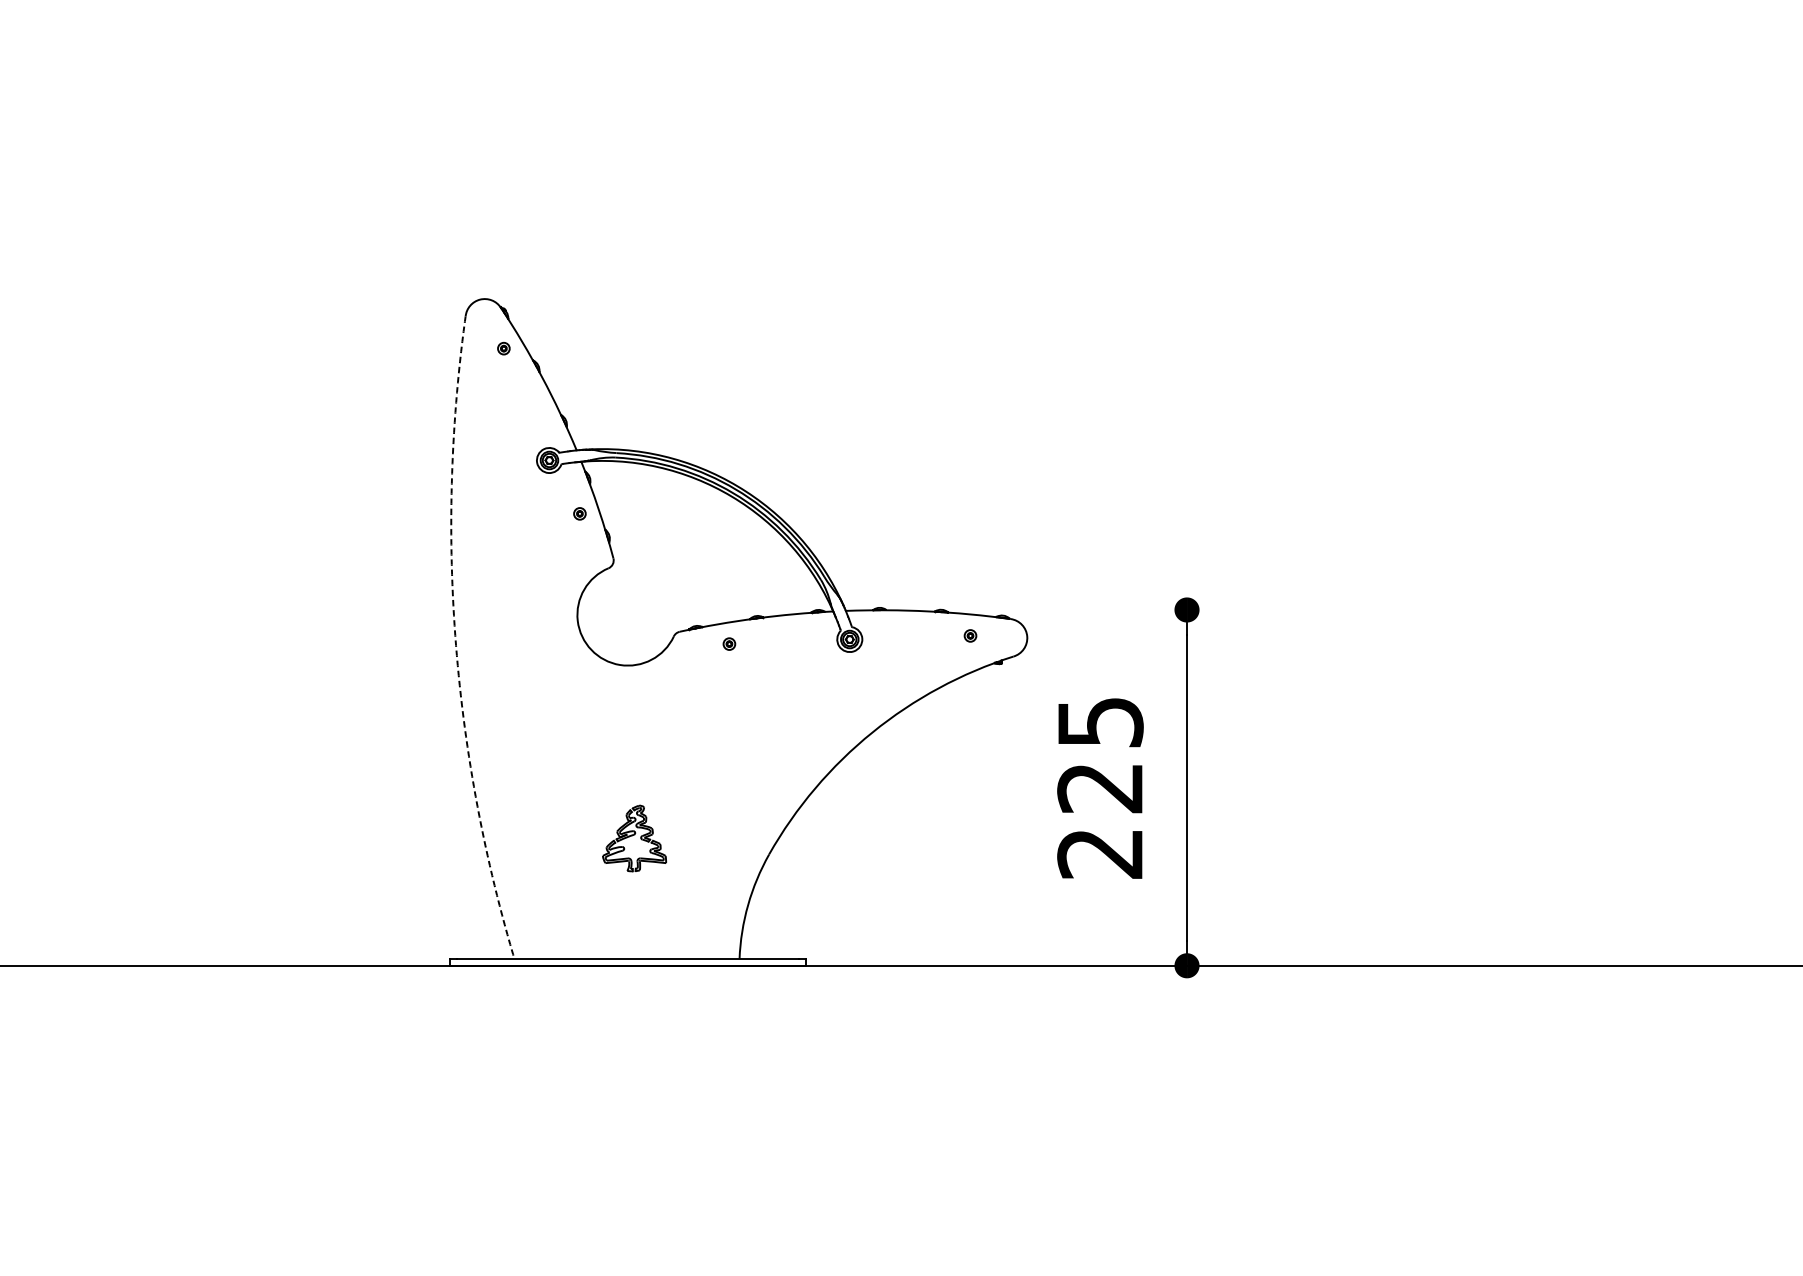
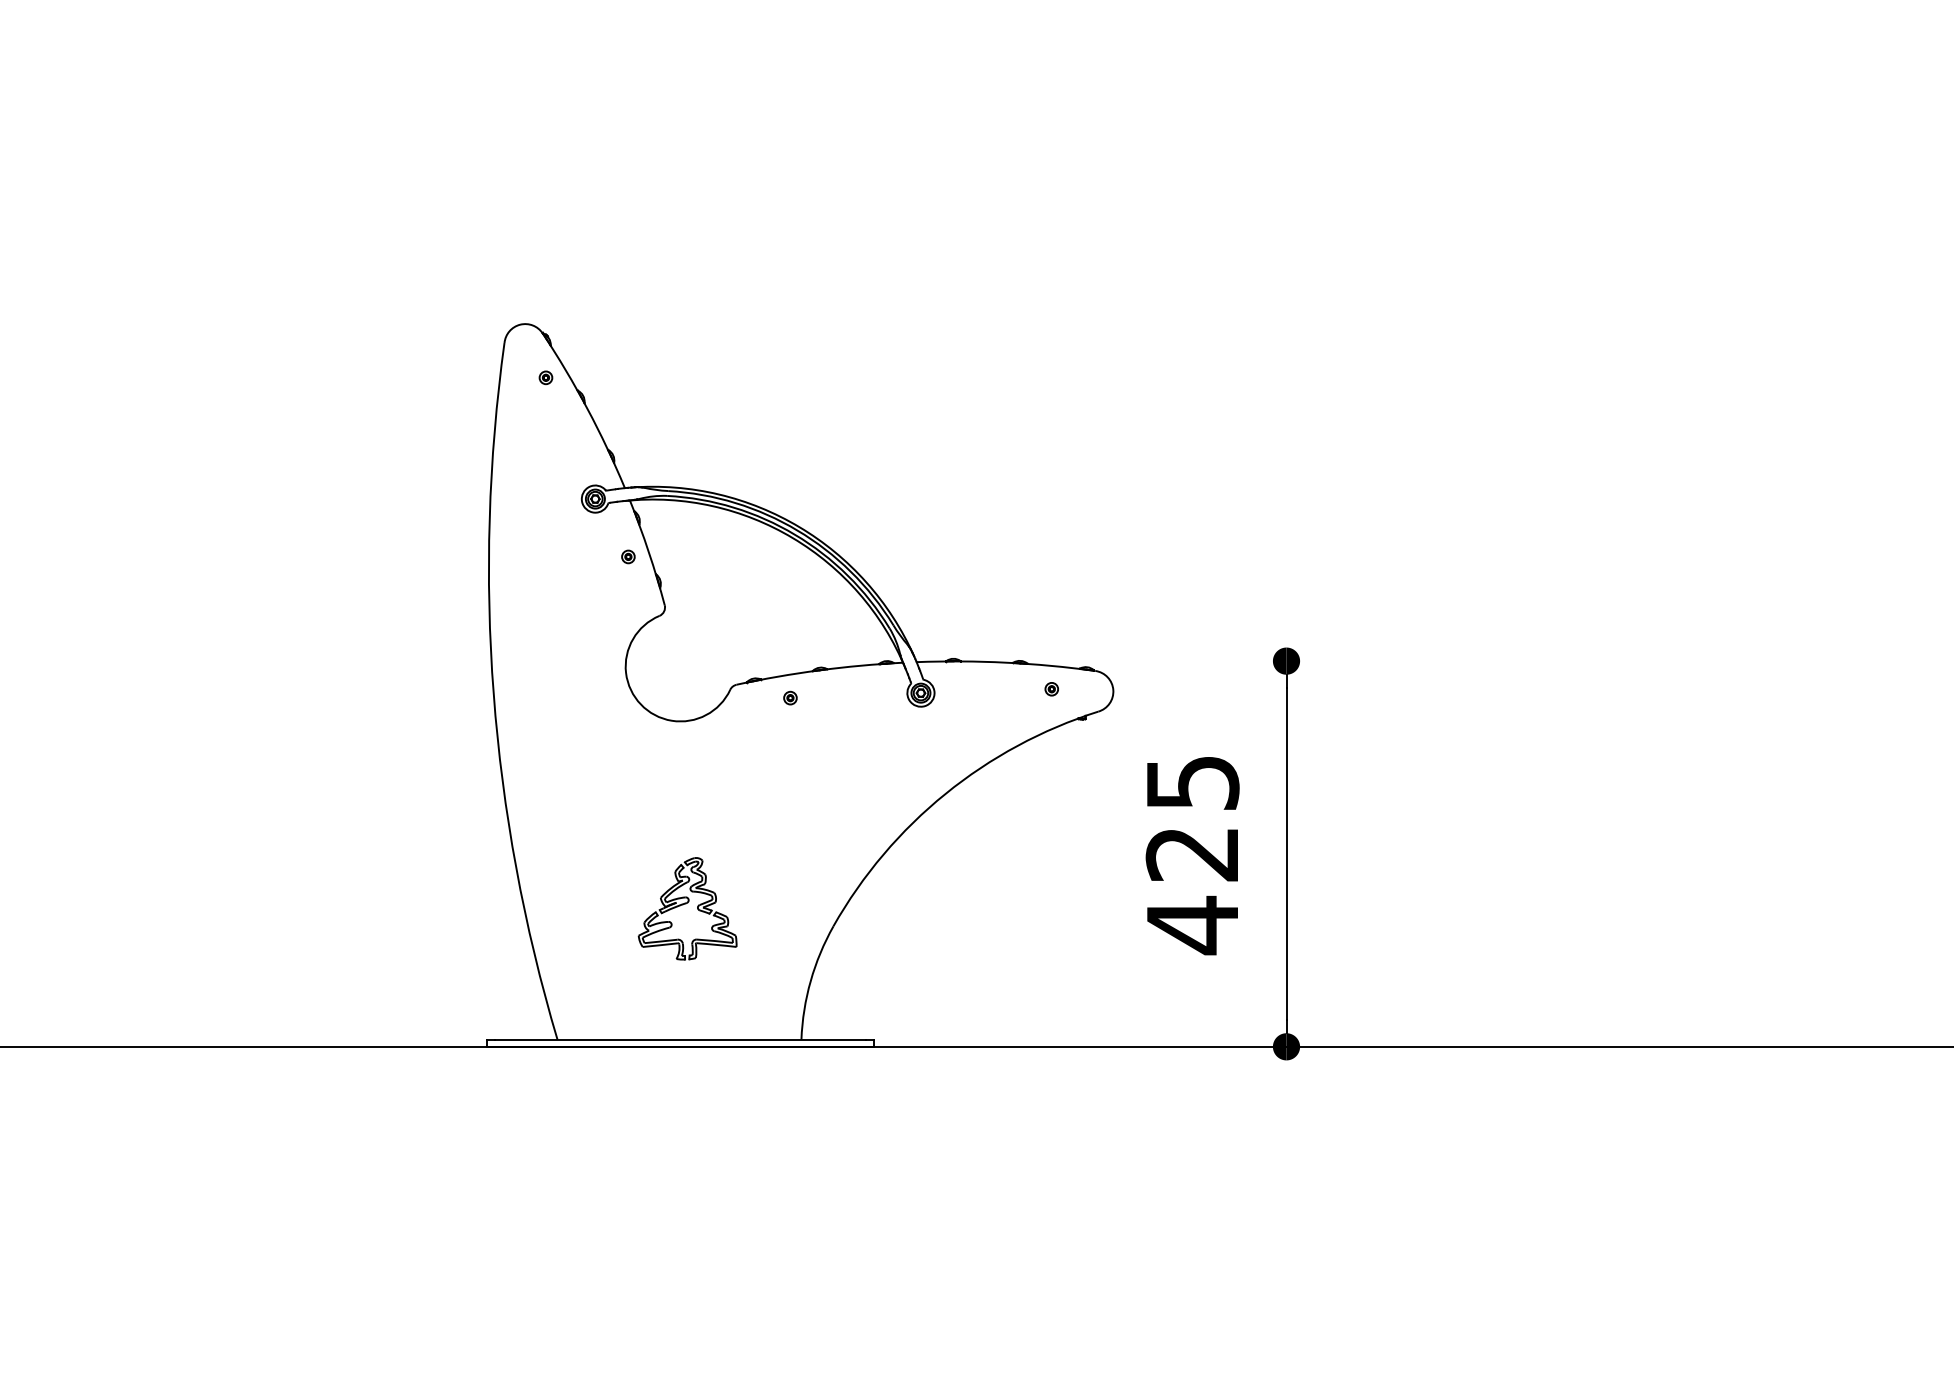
arc: (455, 640) -> (493, 694), dashed -> solid
part: (634, 838) -> (687, 908), size x1.43
text: (1099, 853) -> (1191, 925), 225 -> 425

